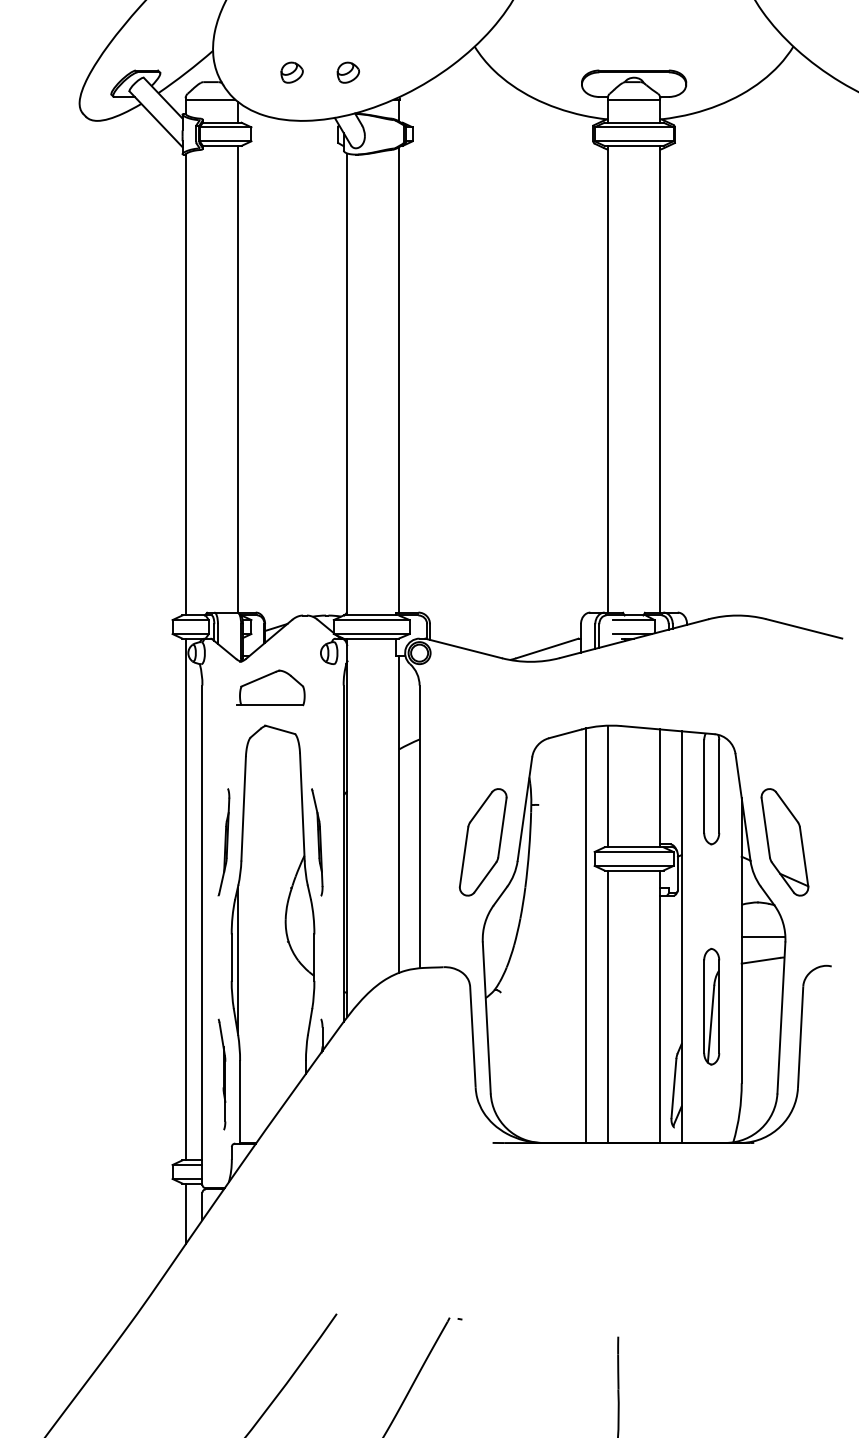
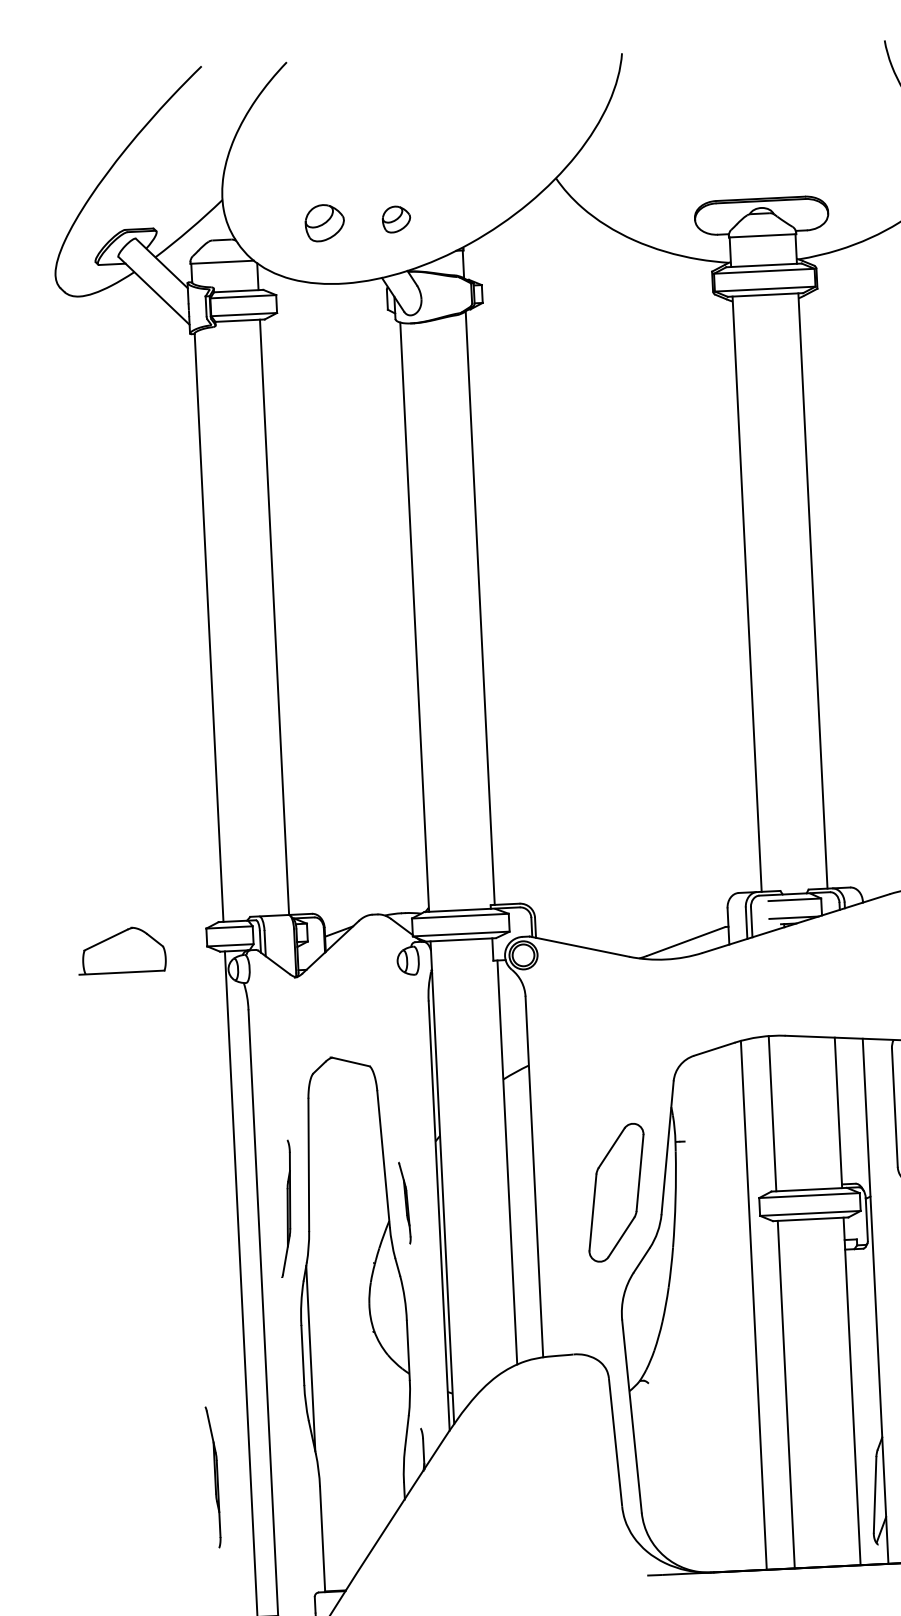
part: (291, 72) -> (323, 222), size x1.4
part: (270, 687) -> (121, 949), moved
part: (317, 842) -> (405, 1203), size x0.6
part: (221, 1074) -> (212, 1477), moved

